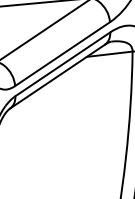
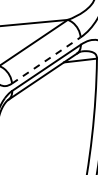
line: (62, 54) -> (46, 60), solid -> dashed

